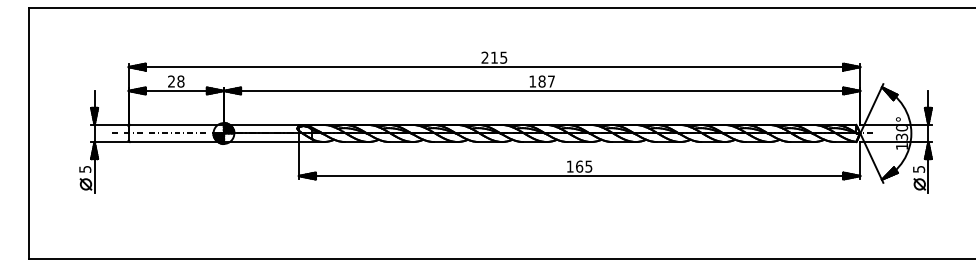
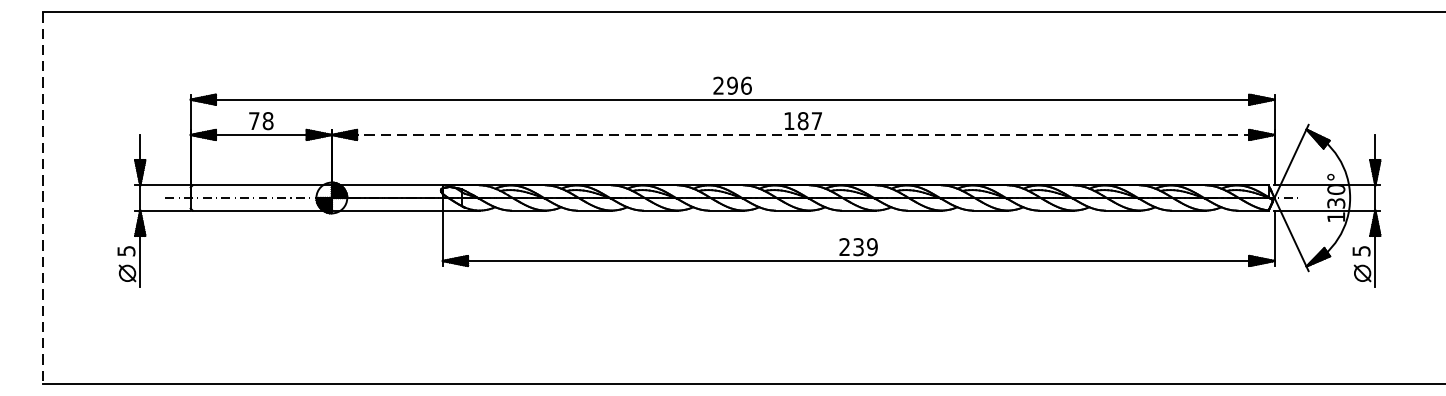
text: (498, 57) -> (738, 85), 215 -> 296
text: (171, 81) -> (254, 120), 28 -> 78
line: (542, 90) -> (803, 134), solid -> dashed
line: (29, 133) -> (43, 198), solid -> dashed
text: (579, 166) -> (858, 246), 165 -> 239

